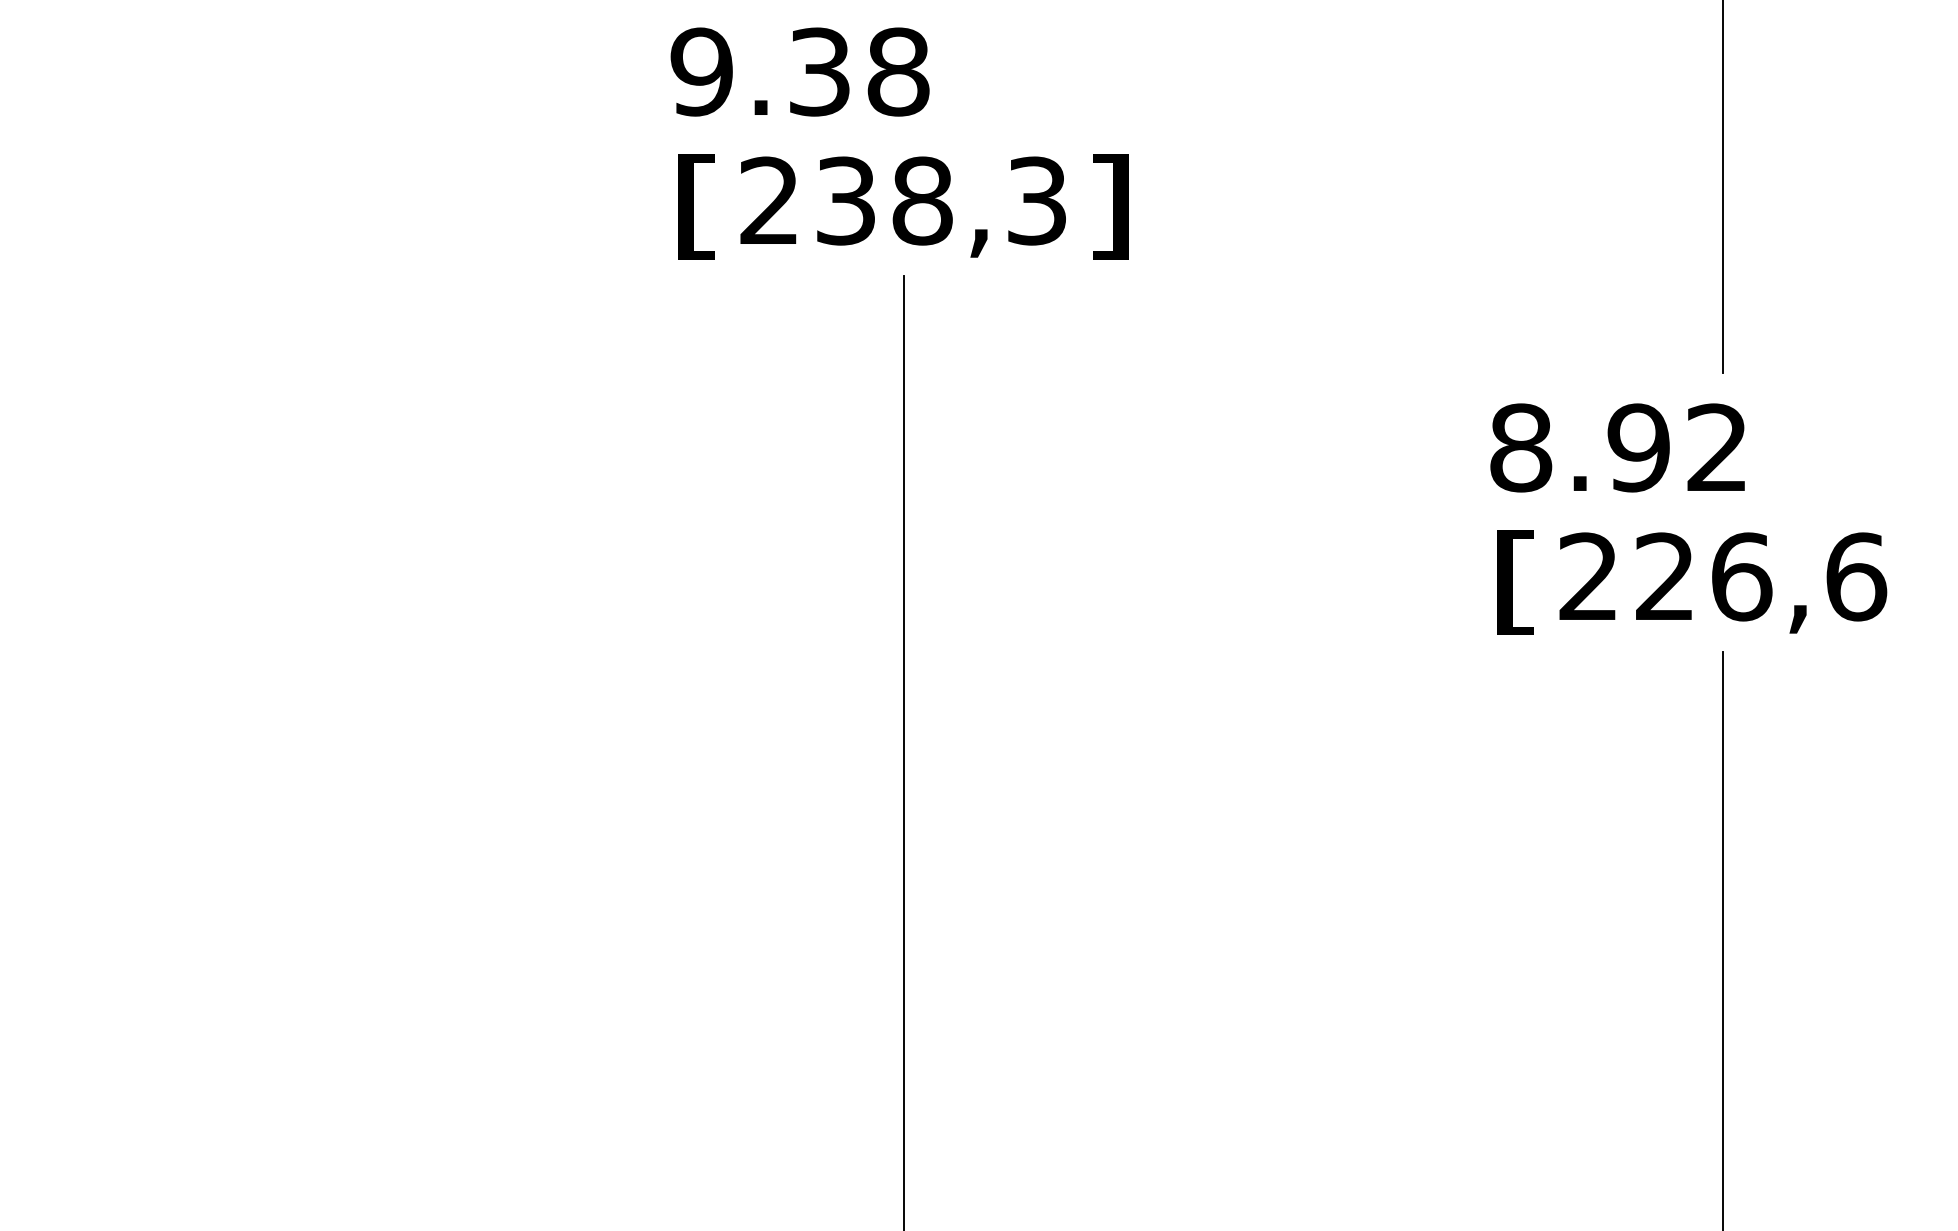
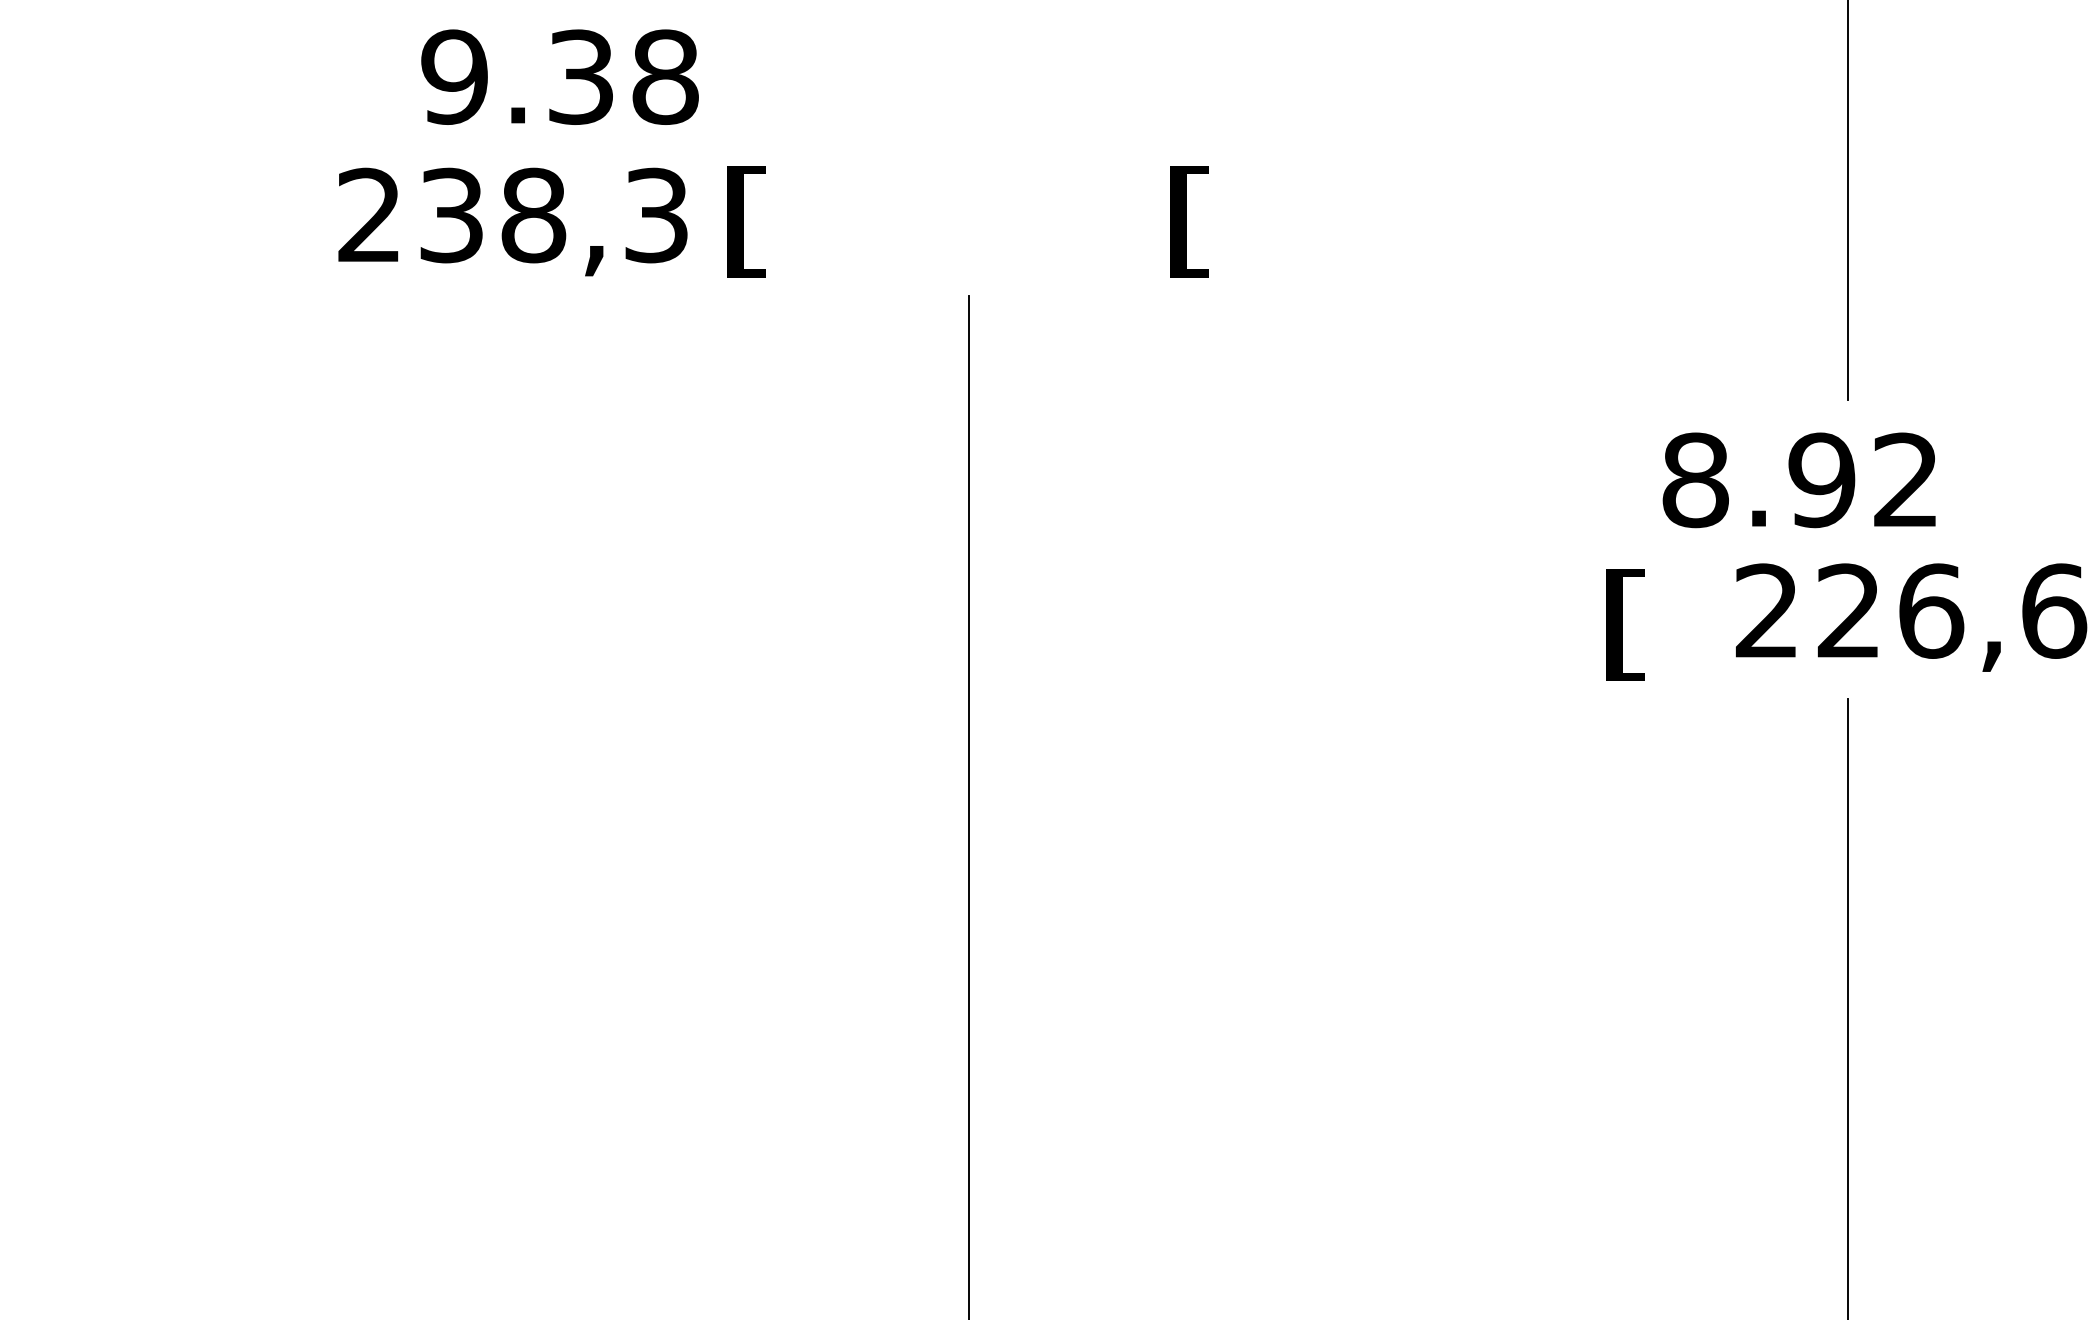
text: (799, 71) -> (559, 76), moved
text: (902, 206) -> (512, 221), moved
text: (1109, 206) -> (1189, 221), ] -> [
text: (1617, 447) -> (1799, 479), moved
text: (1723, 582) -> (1911, 617), moved

